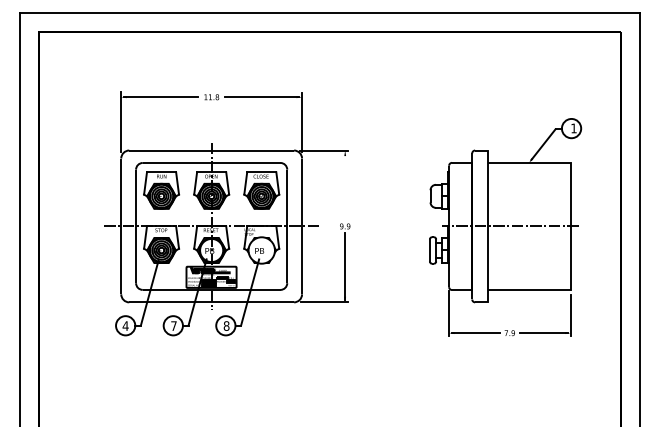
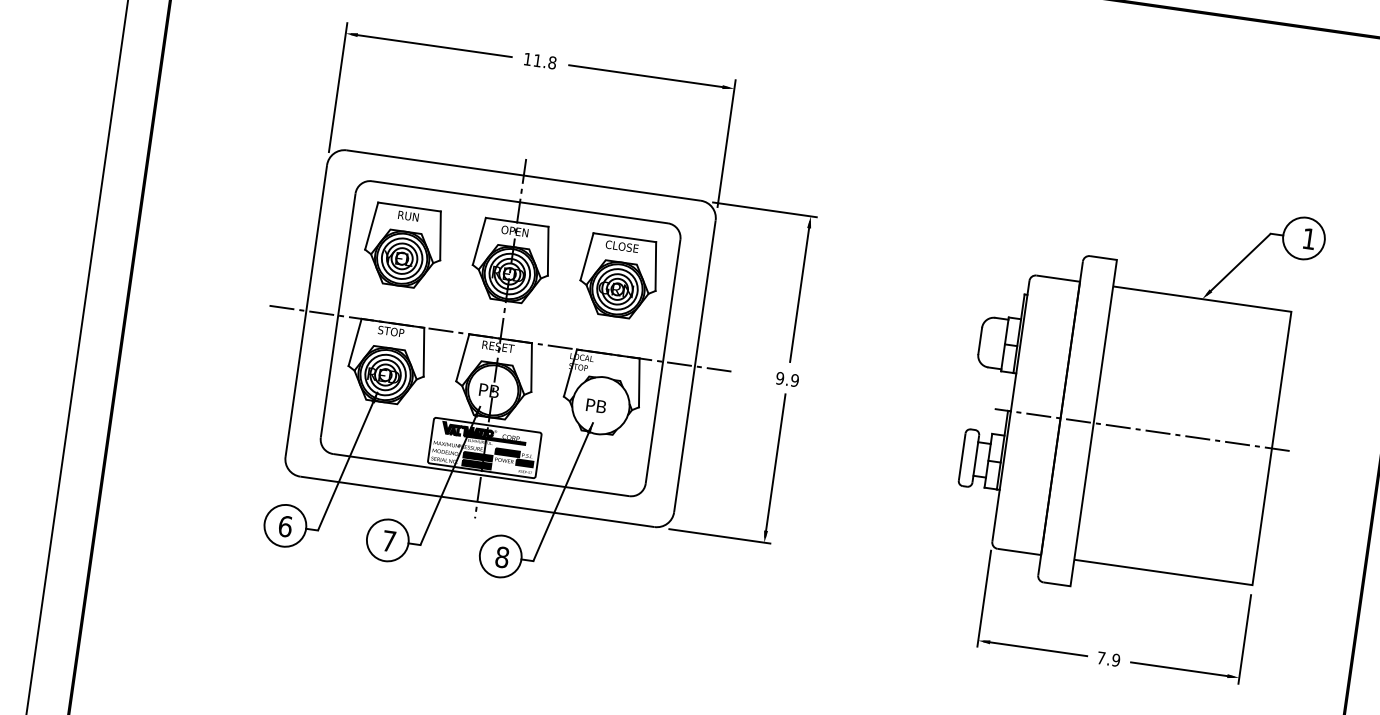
line: (345, 185) -> (800, 291), added
text: (125, 325) -> (285, 525), 4 -> 6

